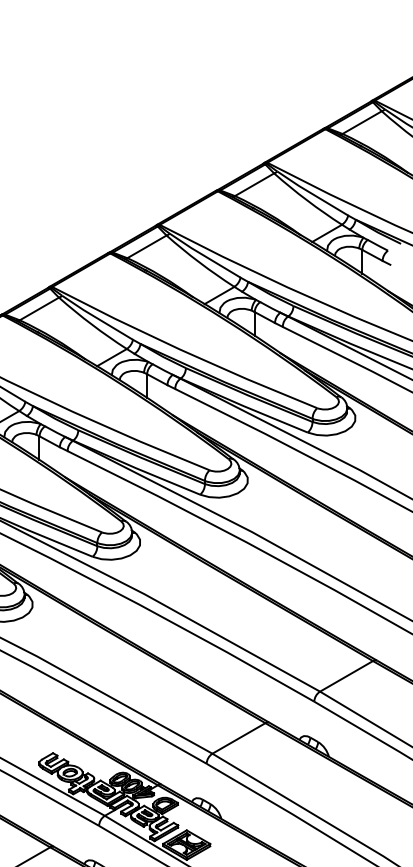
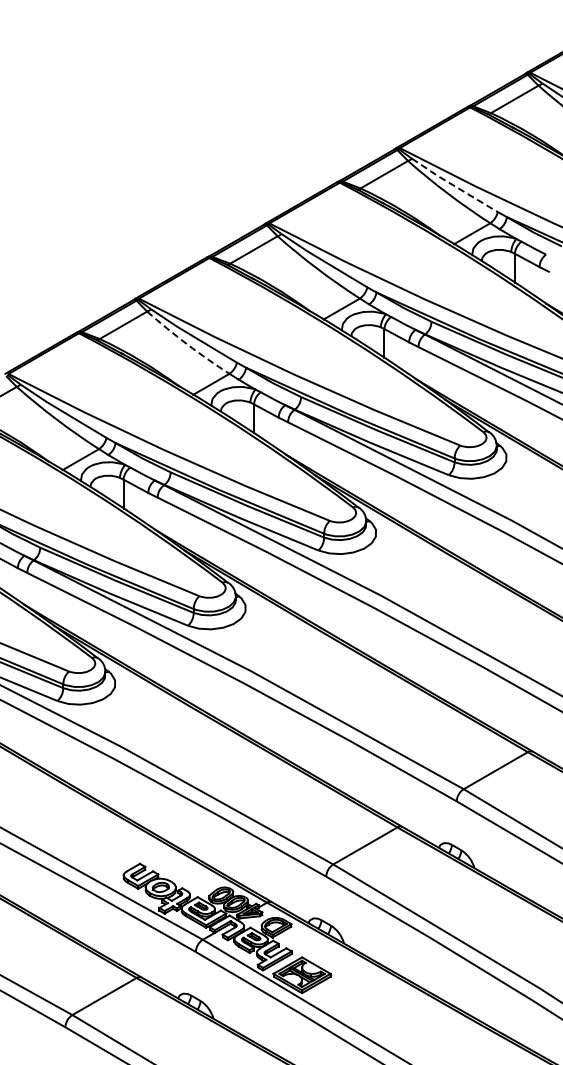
line: (312, 193) -> (454, 185), solid -> dashed
arc: (92, 324) -> (187, 344), solid -> dashed

